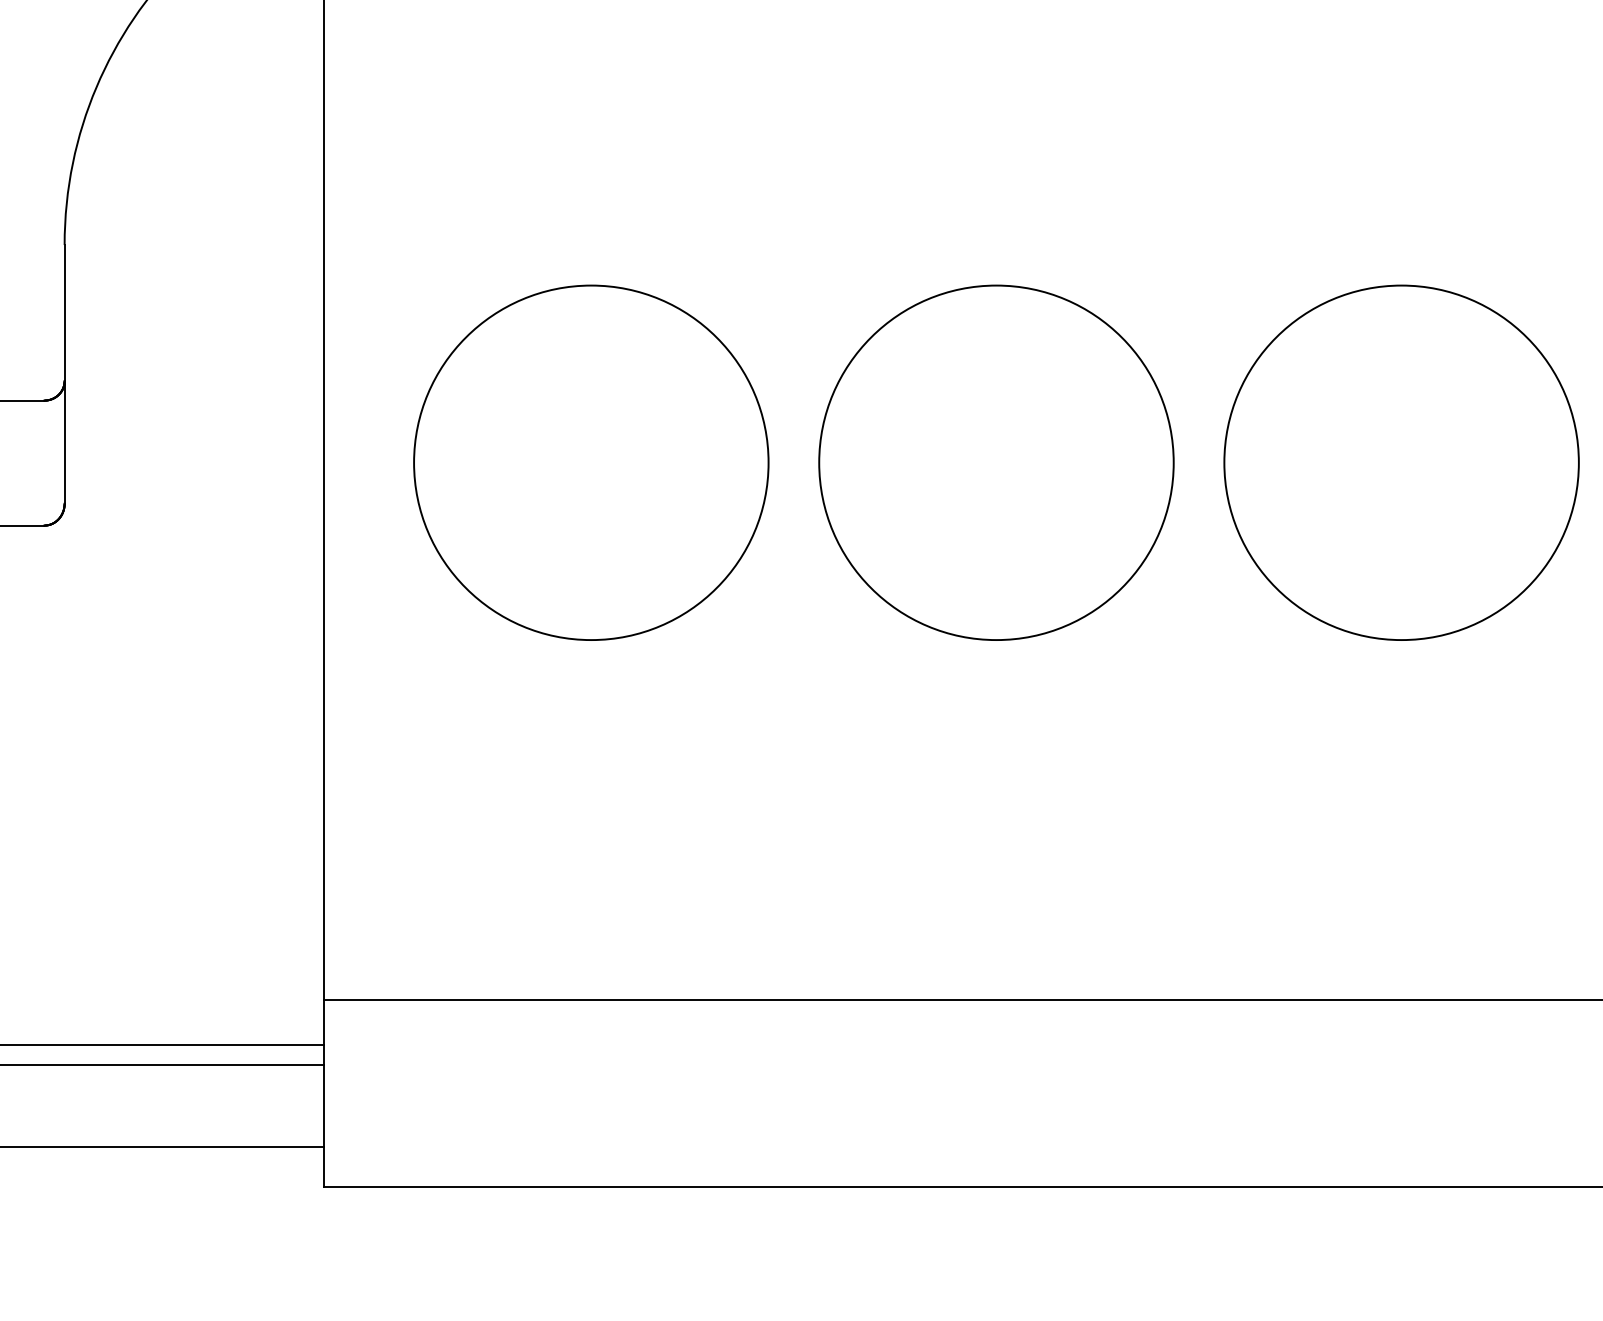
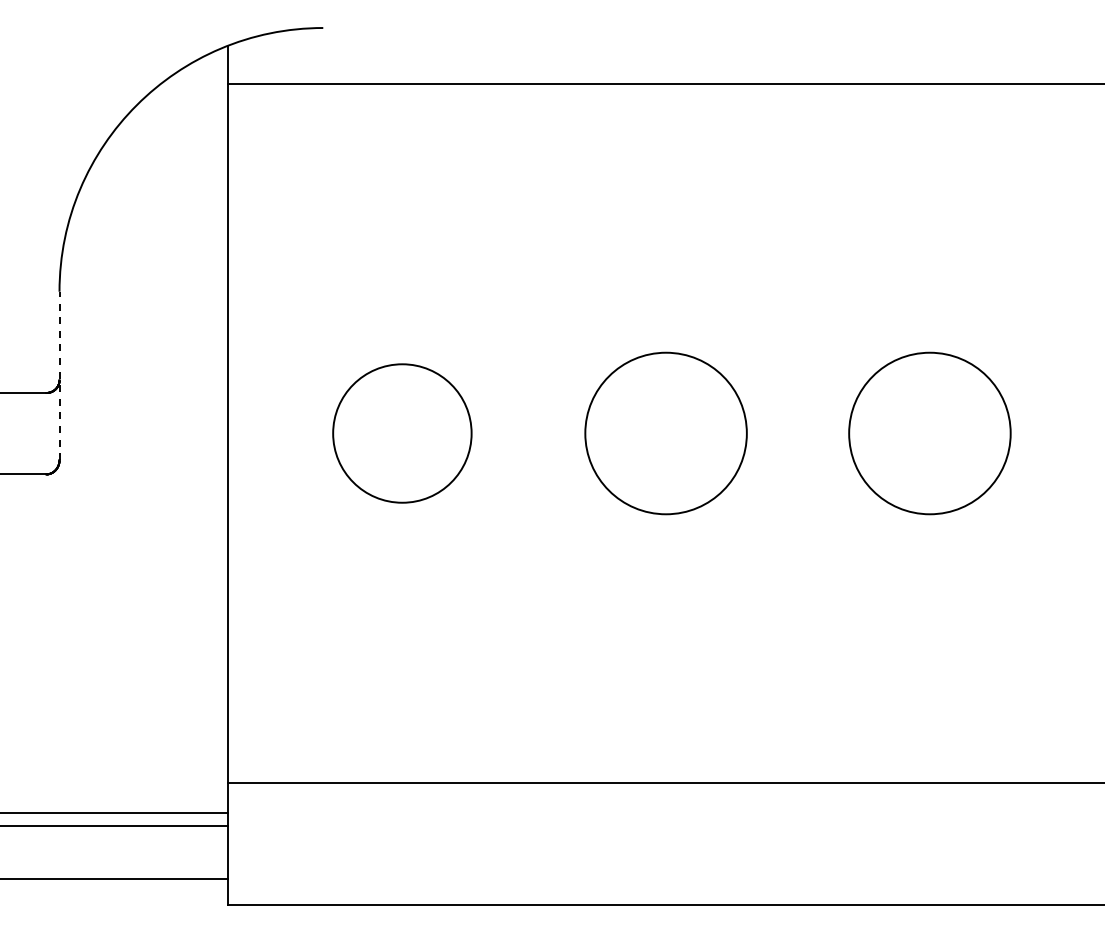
line: (64, 373) -> (59, 375), solid -> dashed
circle: (591, 462) -> (402, 433), size x0.6
circle: (995, 462) -> (665, 433), size x0.7
circle: (1401, 462) -> (929, 433), size x0.7

